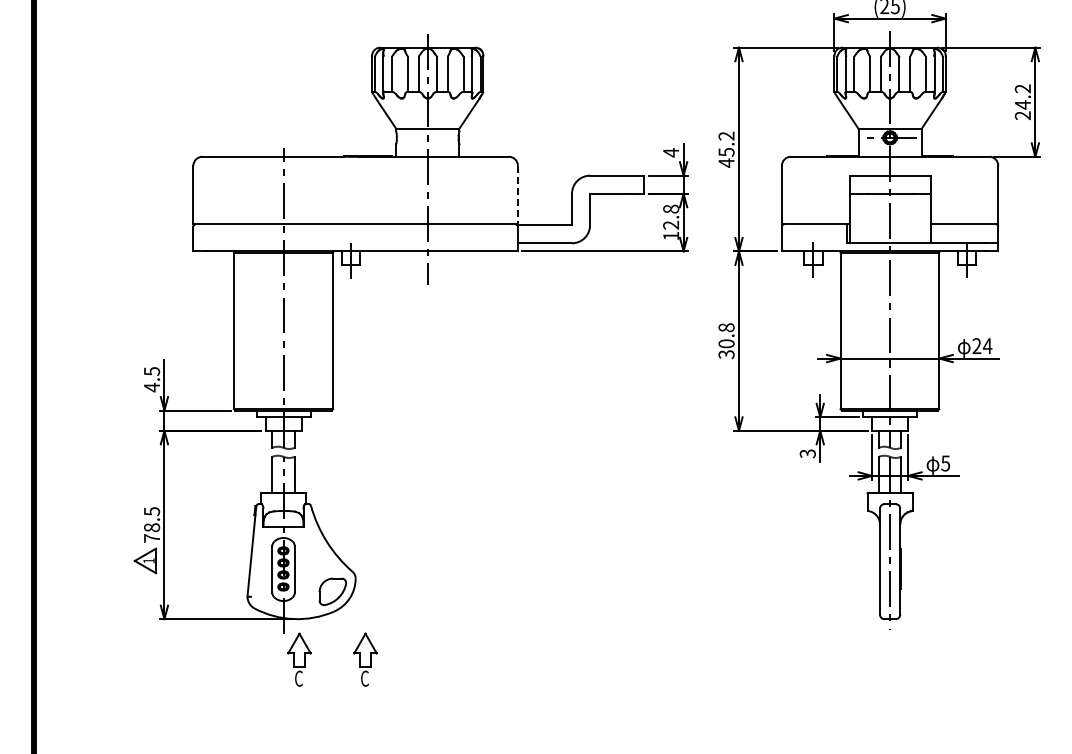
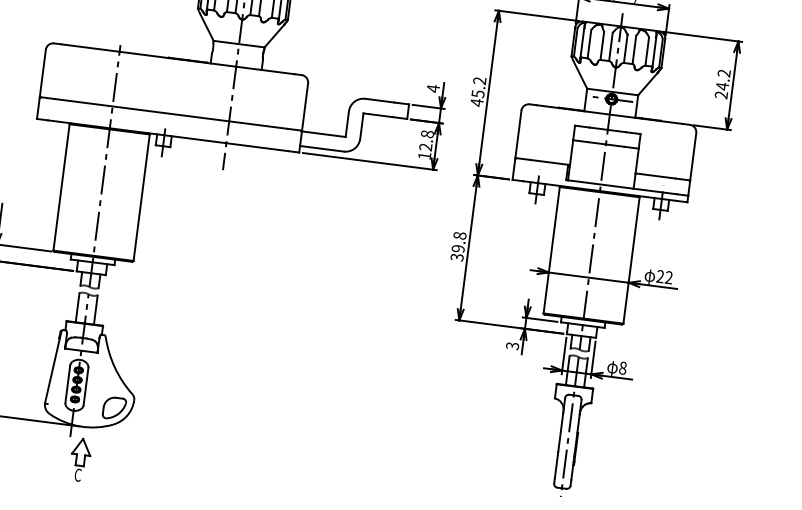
line: (517, 195) -> (304, 107), dashed -> solid
text: (726, 343) -> (458, 248), 30.8 -> 39.8
text: (987, 345) -> (668, 277), 24 -> 22
text: (945, 463) -> (622, 368), 5 -> 8
part: (365, 659) -> (133, 466), removed

